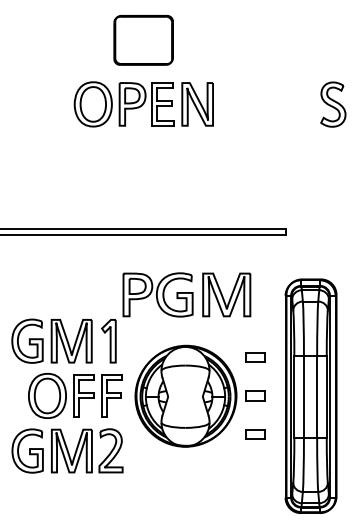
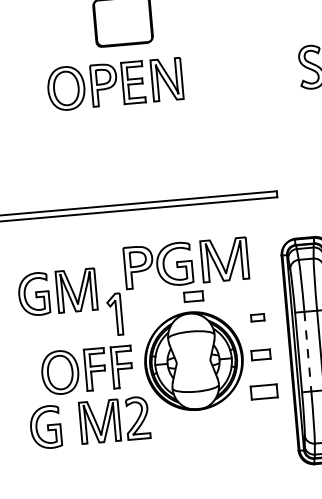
part: (143, 104) -> (114, 84), moved
part: (191, 329) -> (193, 296), added
part: (51, 340) -> (57, 291), moved
part: (255, 357) -> (257, 317), size x0.7
line: (303, 397) -> (307, 352), solid -> dashed
part: (255, 434) -> (264, 392), size x1.4
part: (87, 450) -> (115, 419), moved

